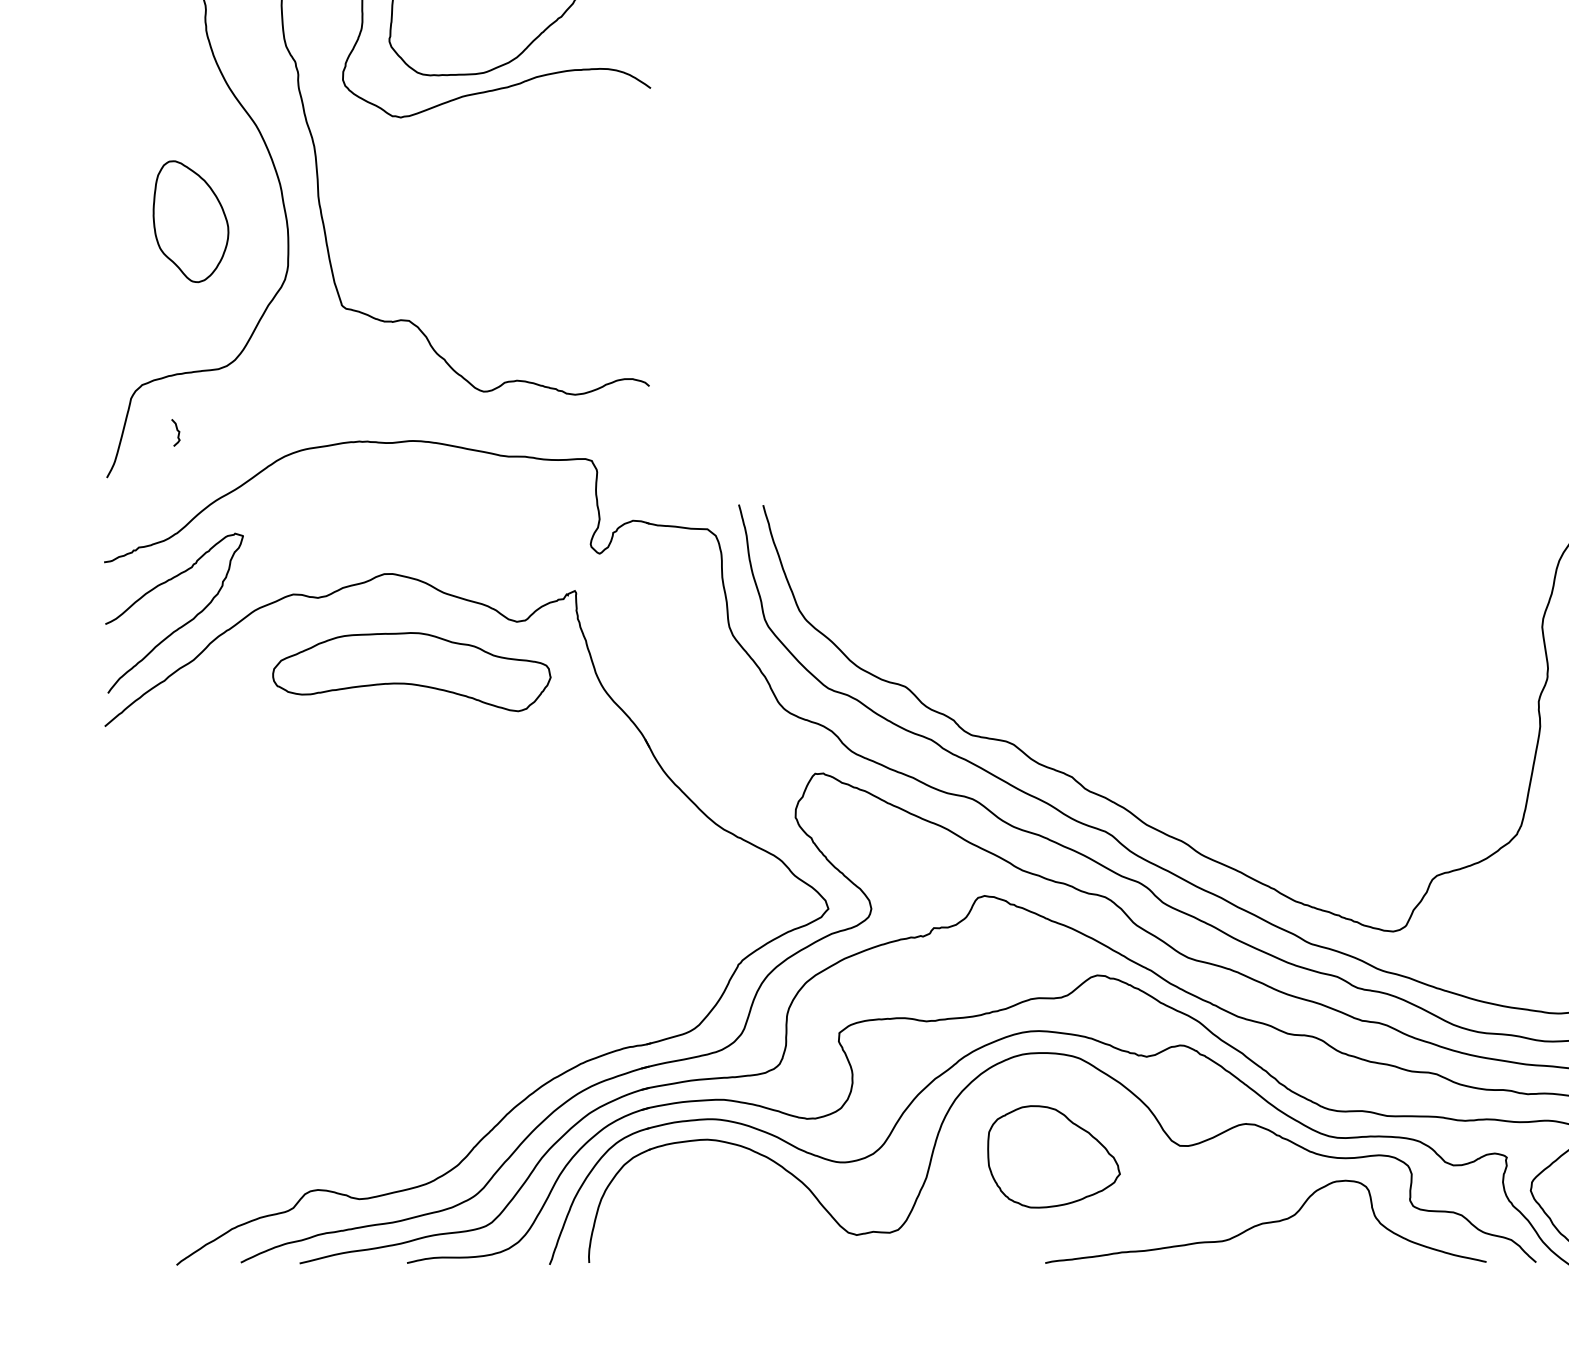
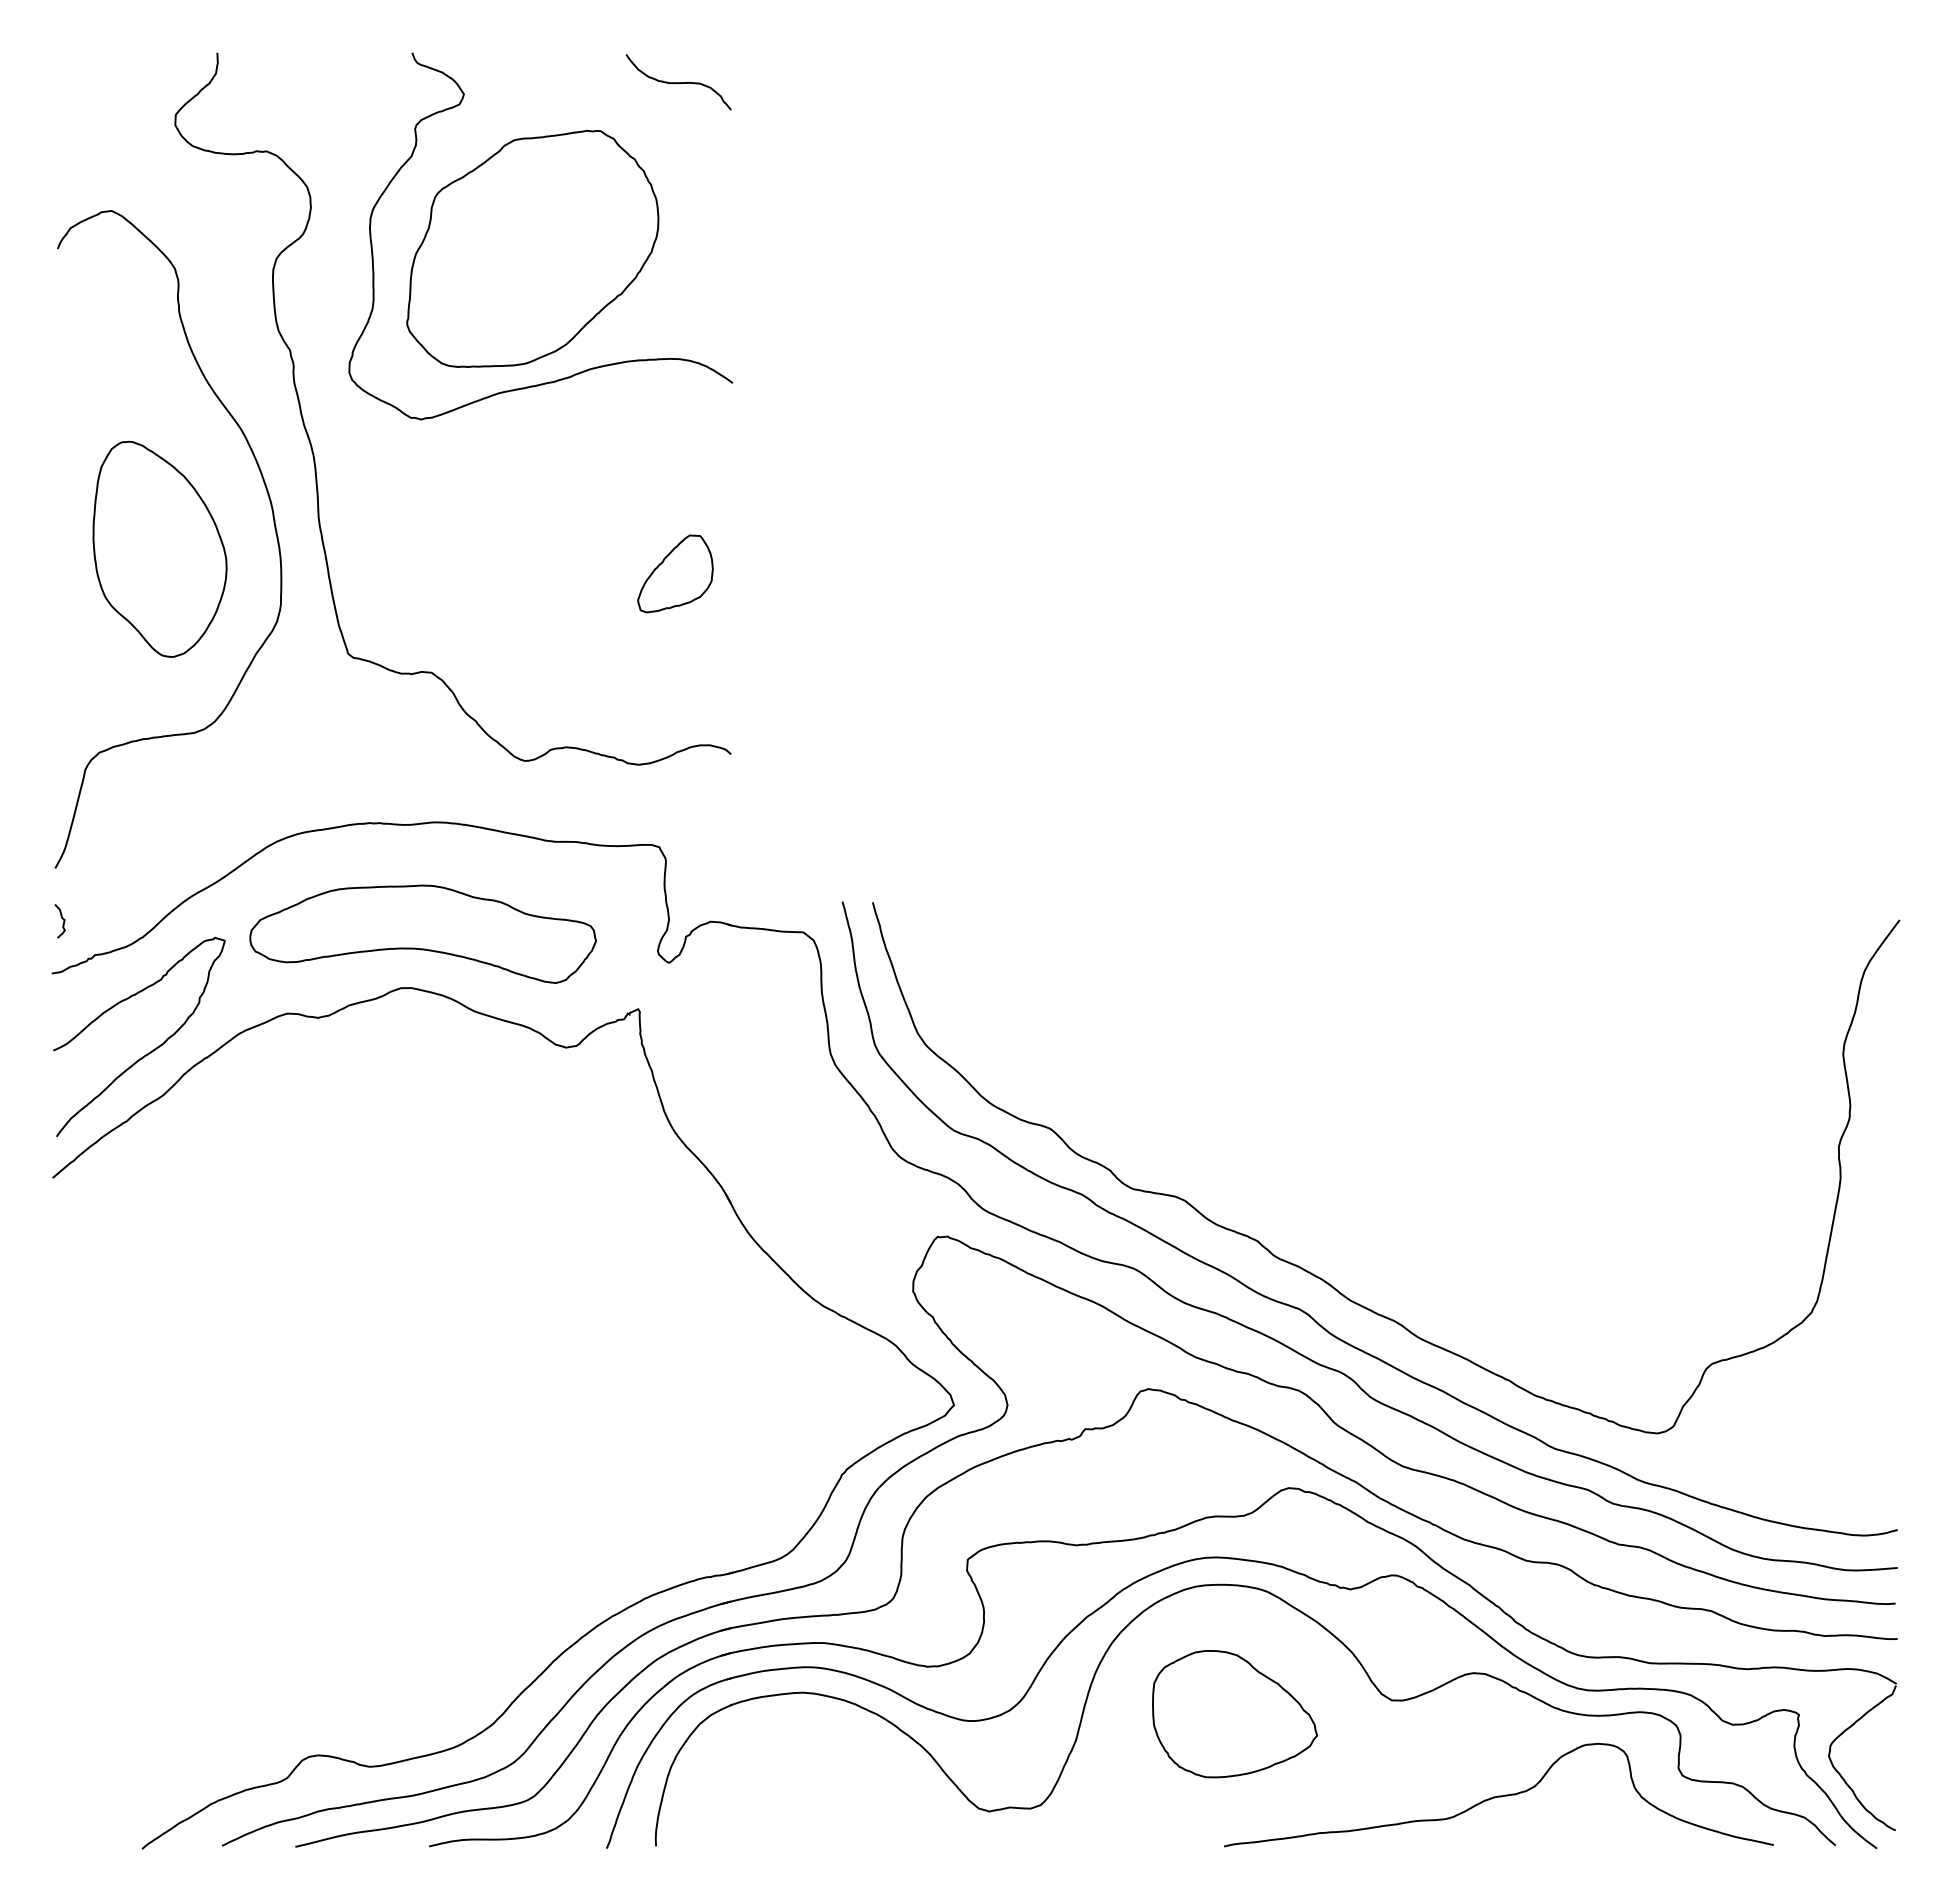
part: (190, 221) -> (159, 548), size x1.43
part: (604, 241) -> (675, 573), added
curve: (176, 430) -> (61, 918), moved
part: (411, 671) -> (422, 933), moved

